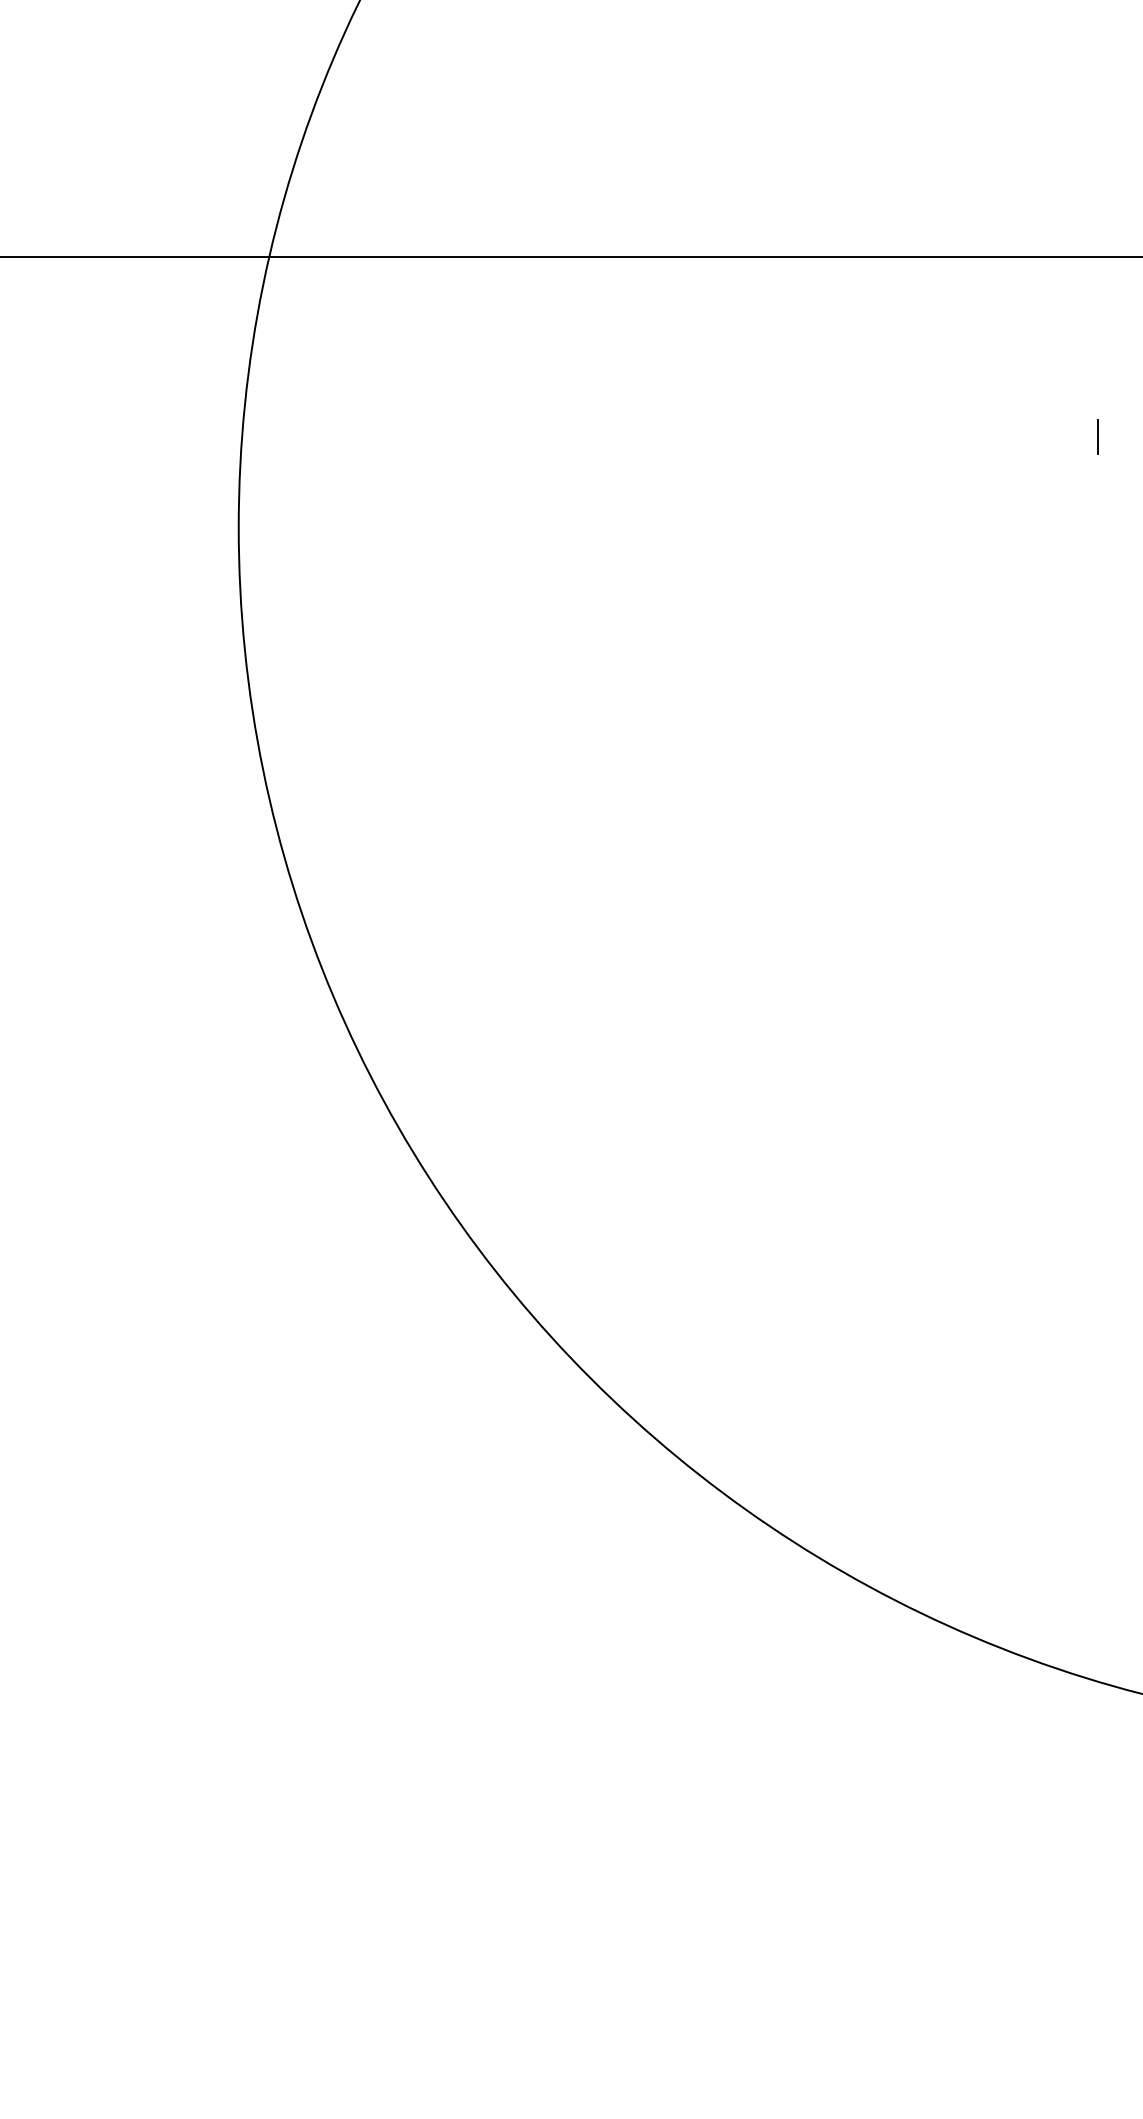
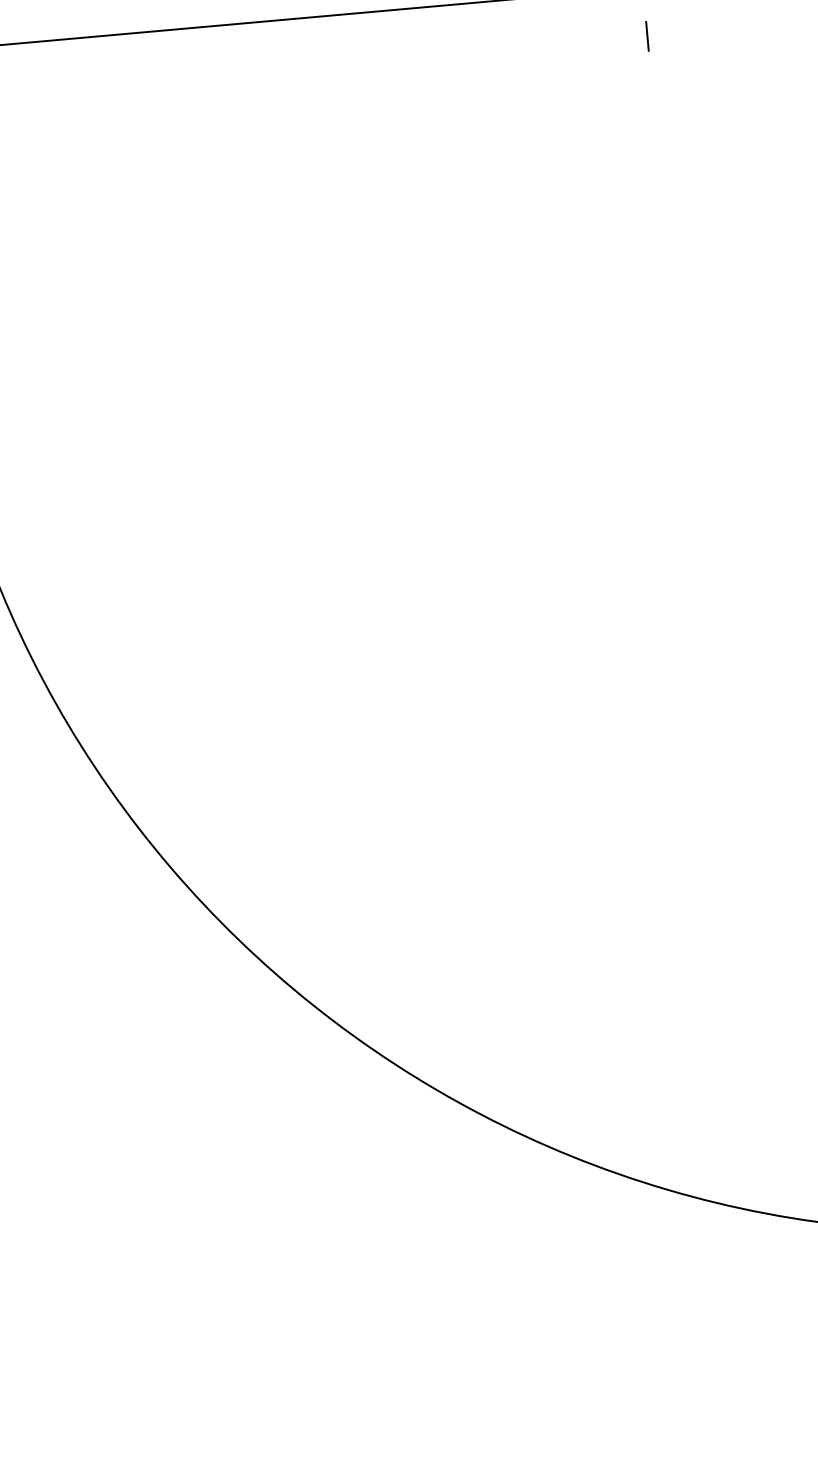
line: (1097, 436) -> (647, 35), moved

